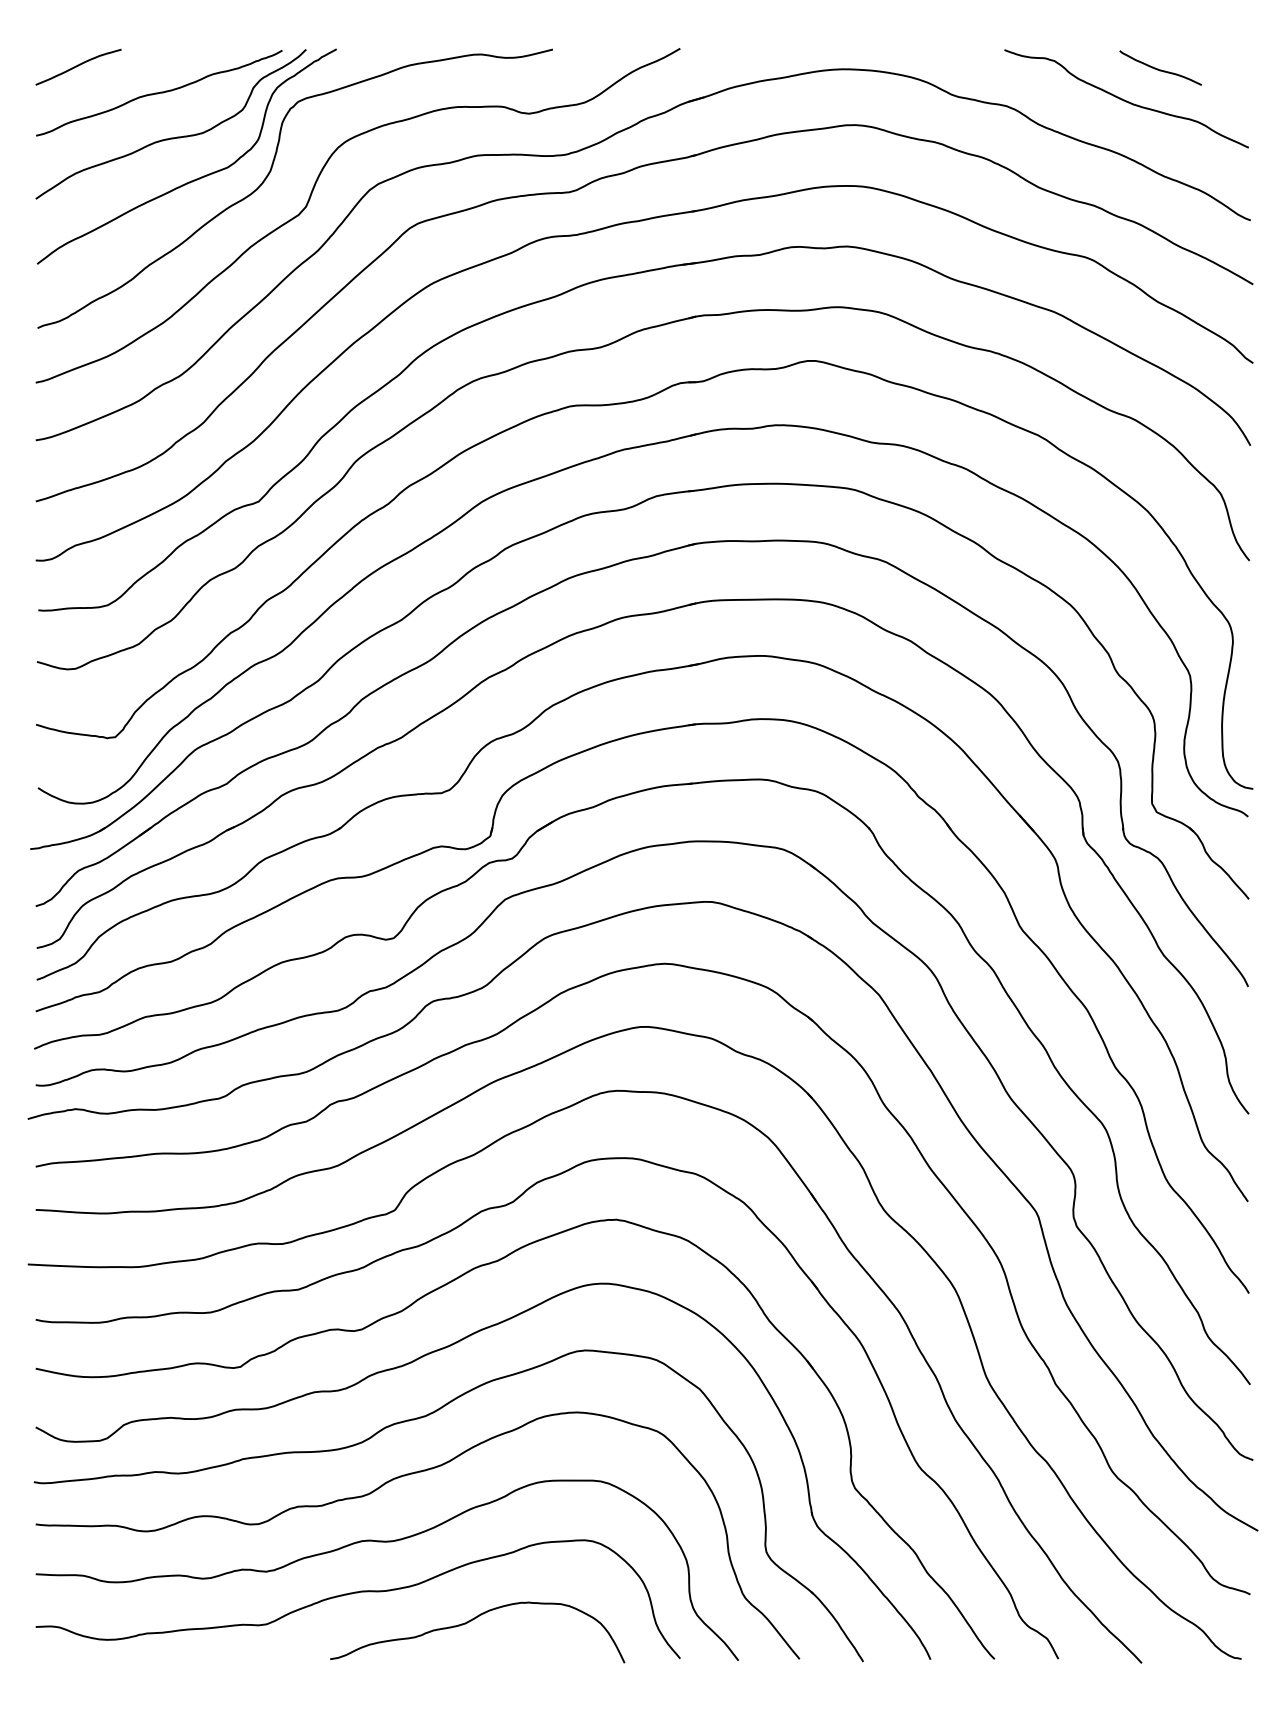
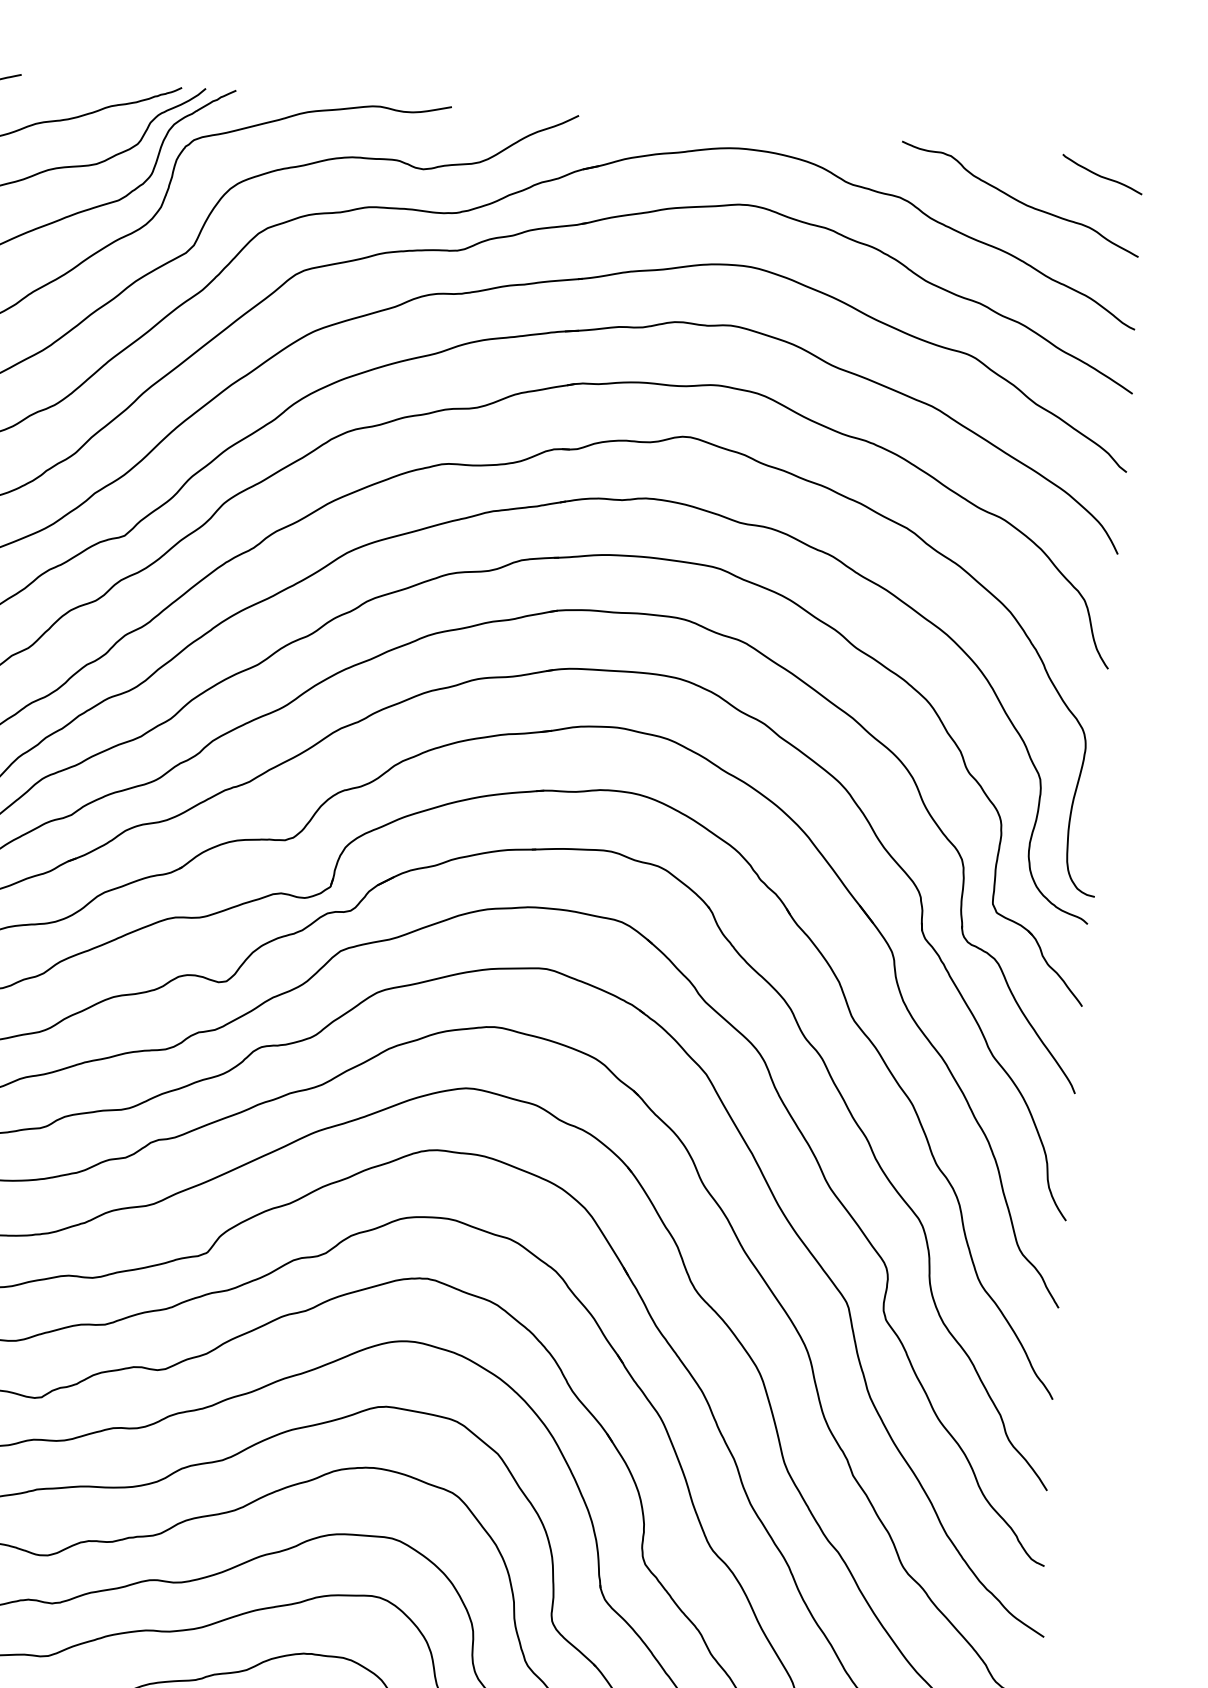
curve: (1160, 69) -> (1102, 175), moved

